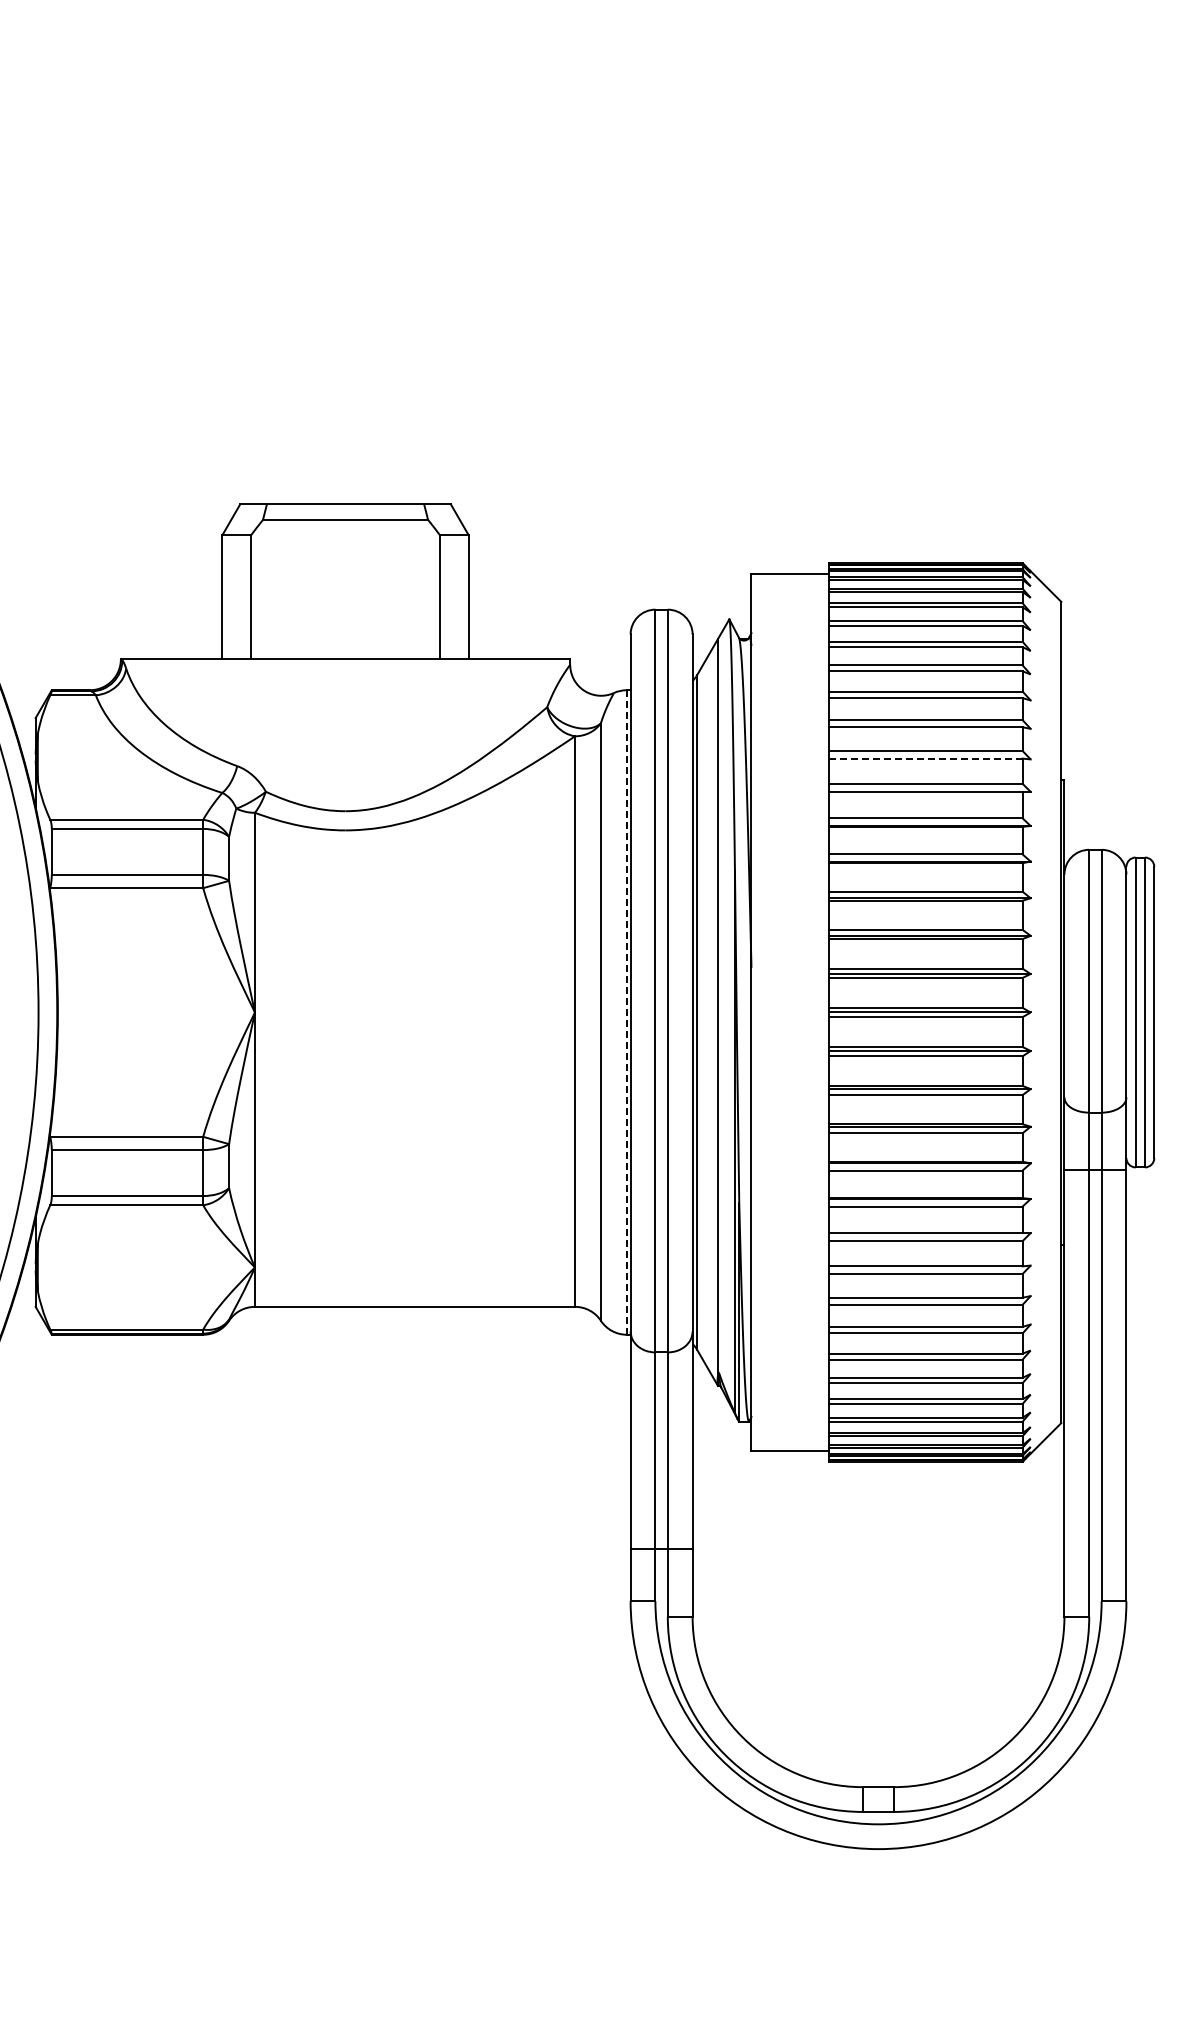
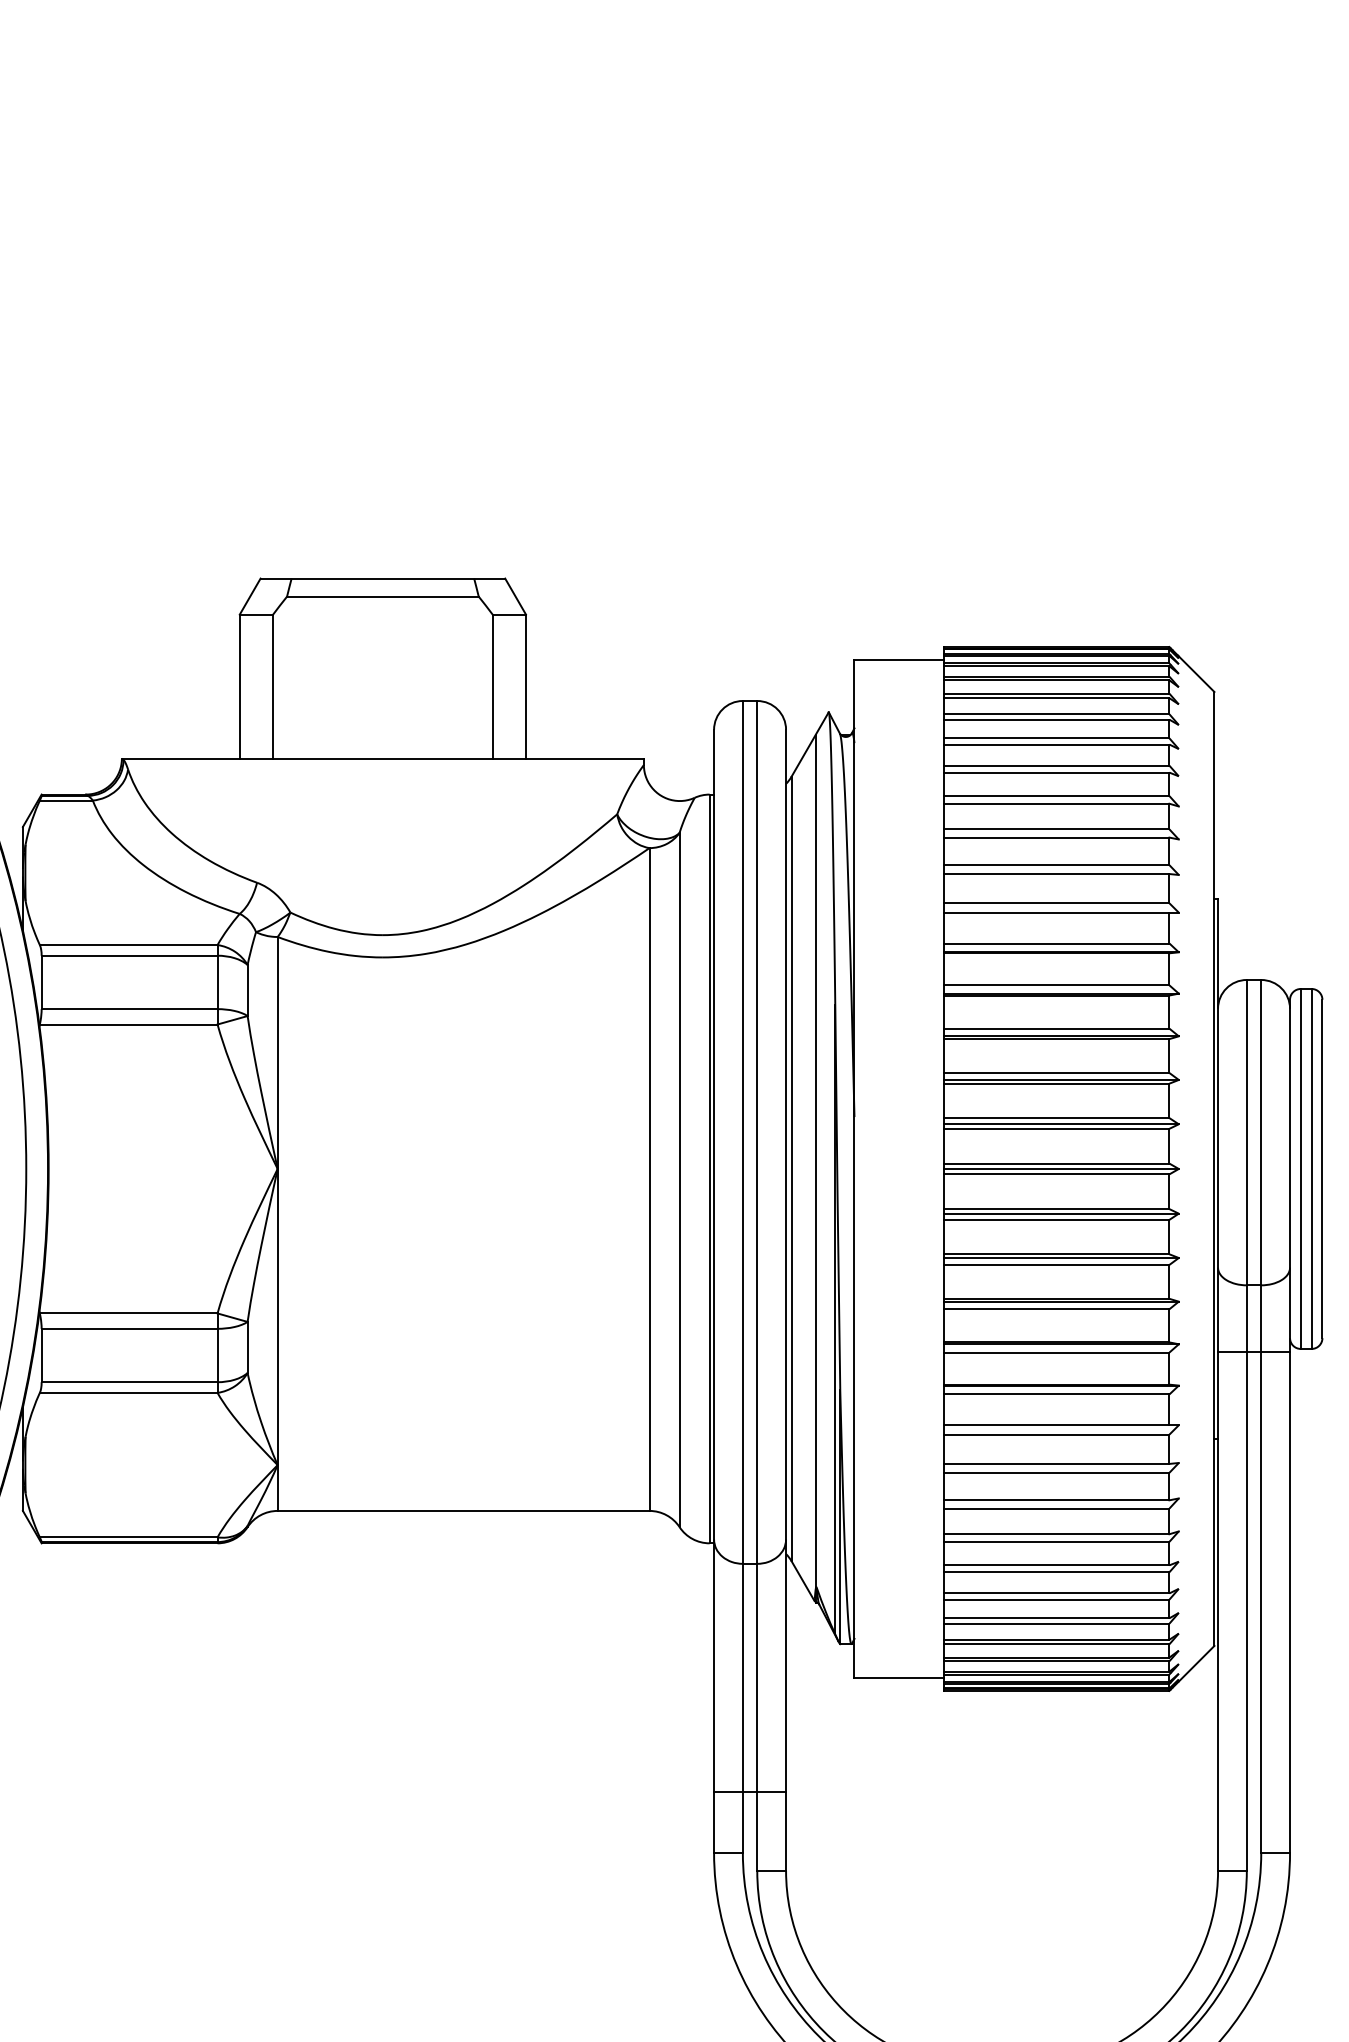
line: (925, 758) -> (1056, 873), dashed -> solid
line: (626, 1012) -> (709, 1168), dashed -> solid

